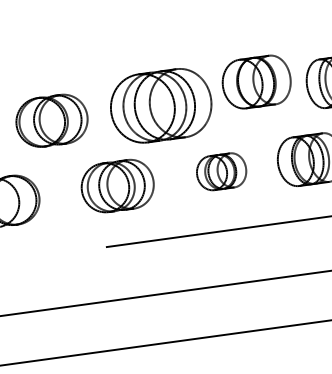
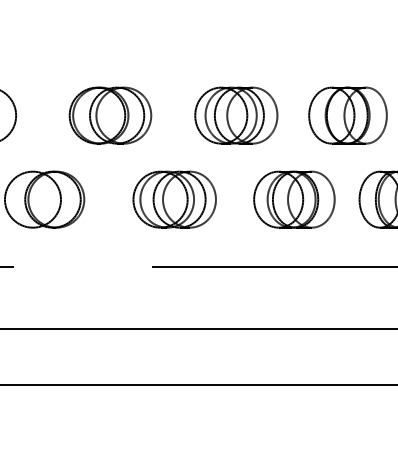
part: (256, 82) -> (347, 115), moved
part: (161, 105) -> (236, 115), size x0.71
part: (221, 171) -> (294, 199), size x1.43

